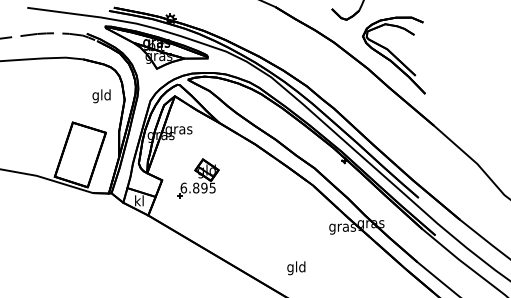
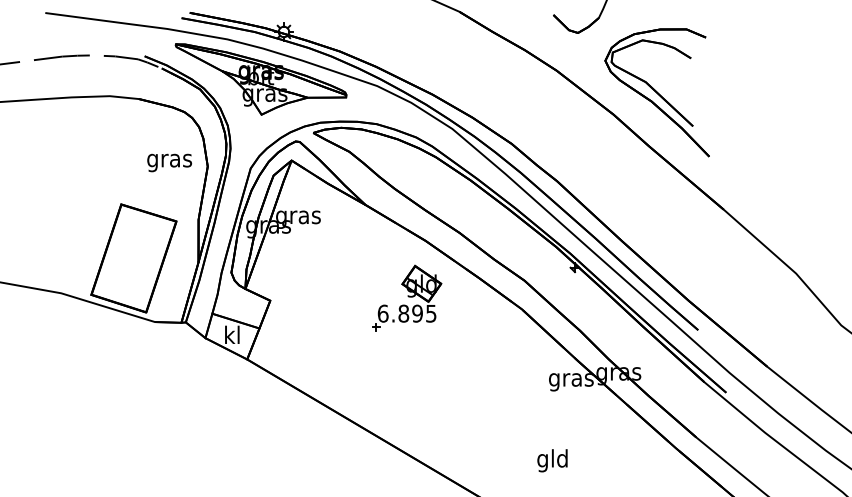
text: (101, 96) -> (169, 160), gld -> gras
part: (198, 178) -> (407, 297), moved
text: (296, 268) -> (552, 461), moved

